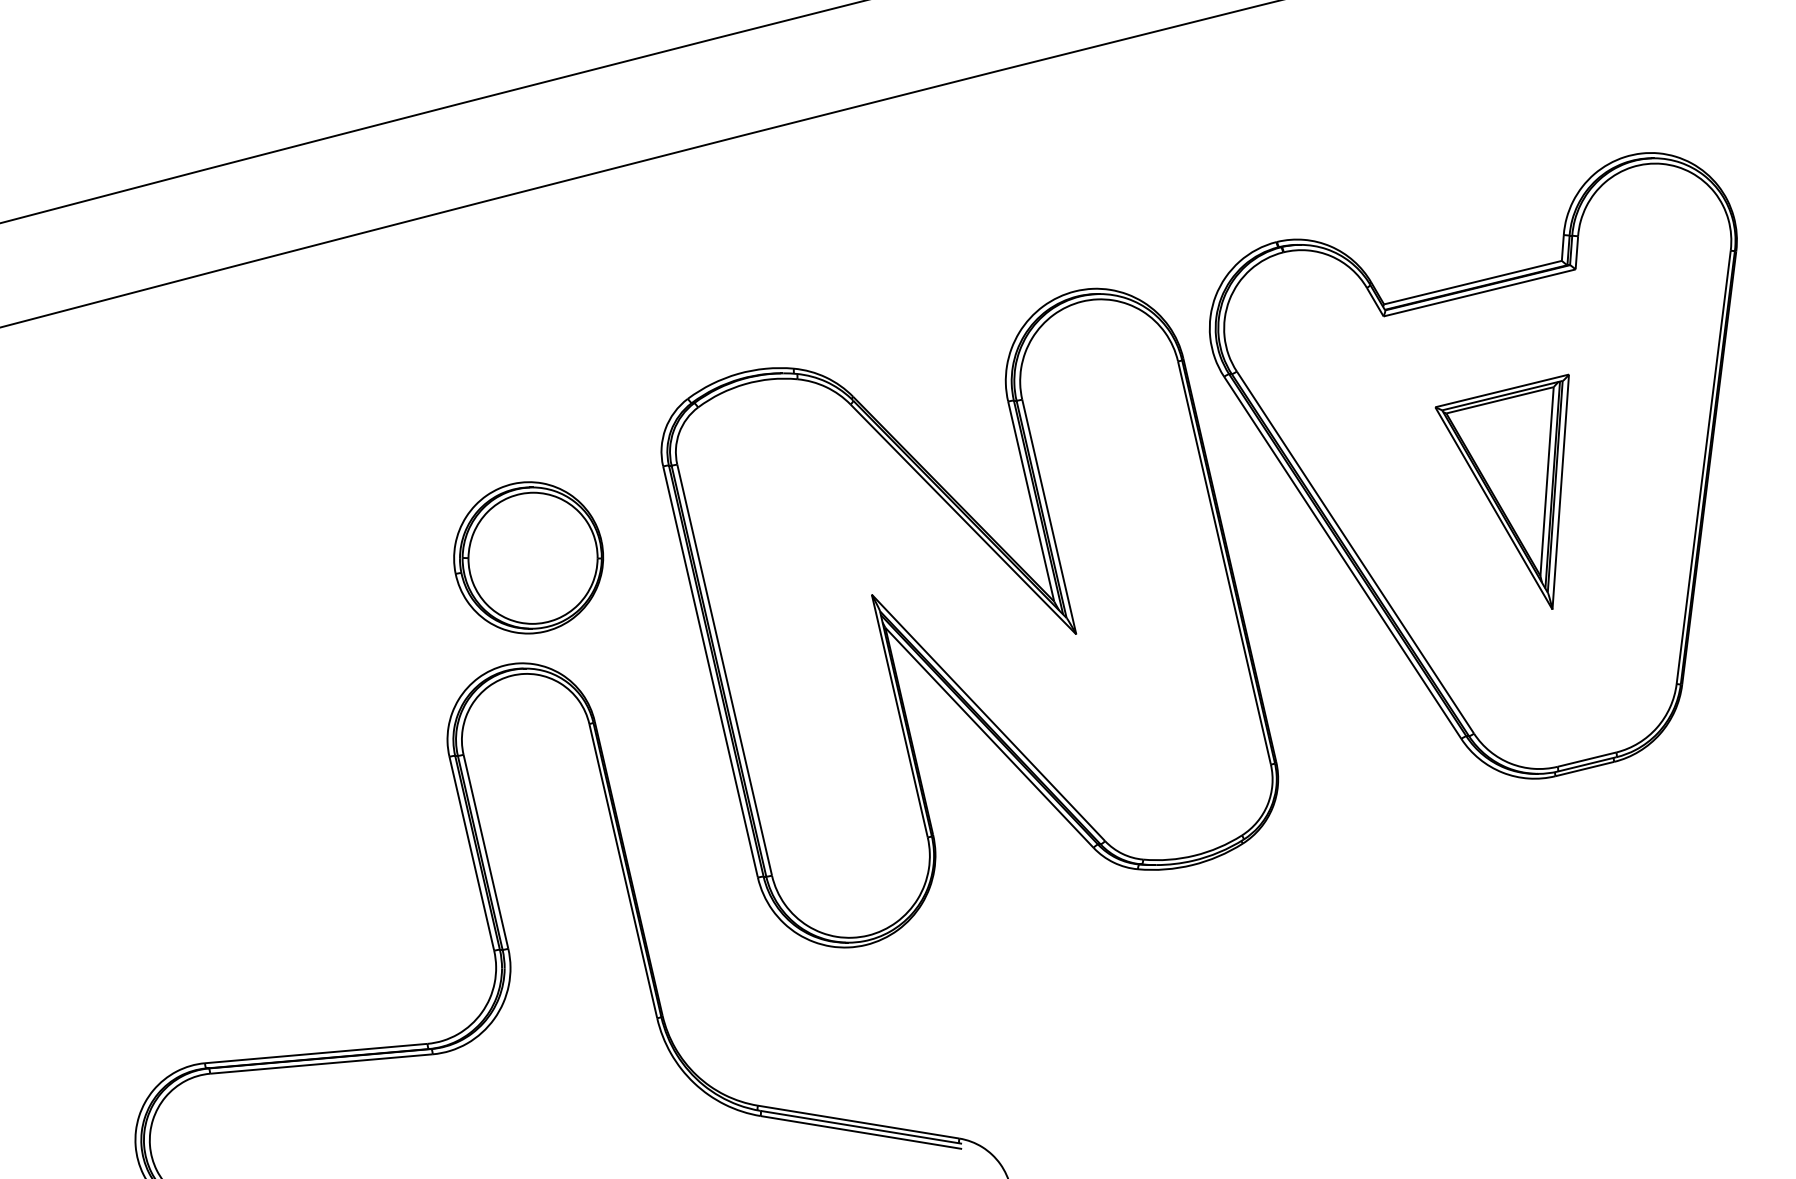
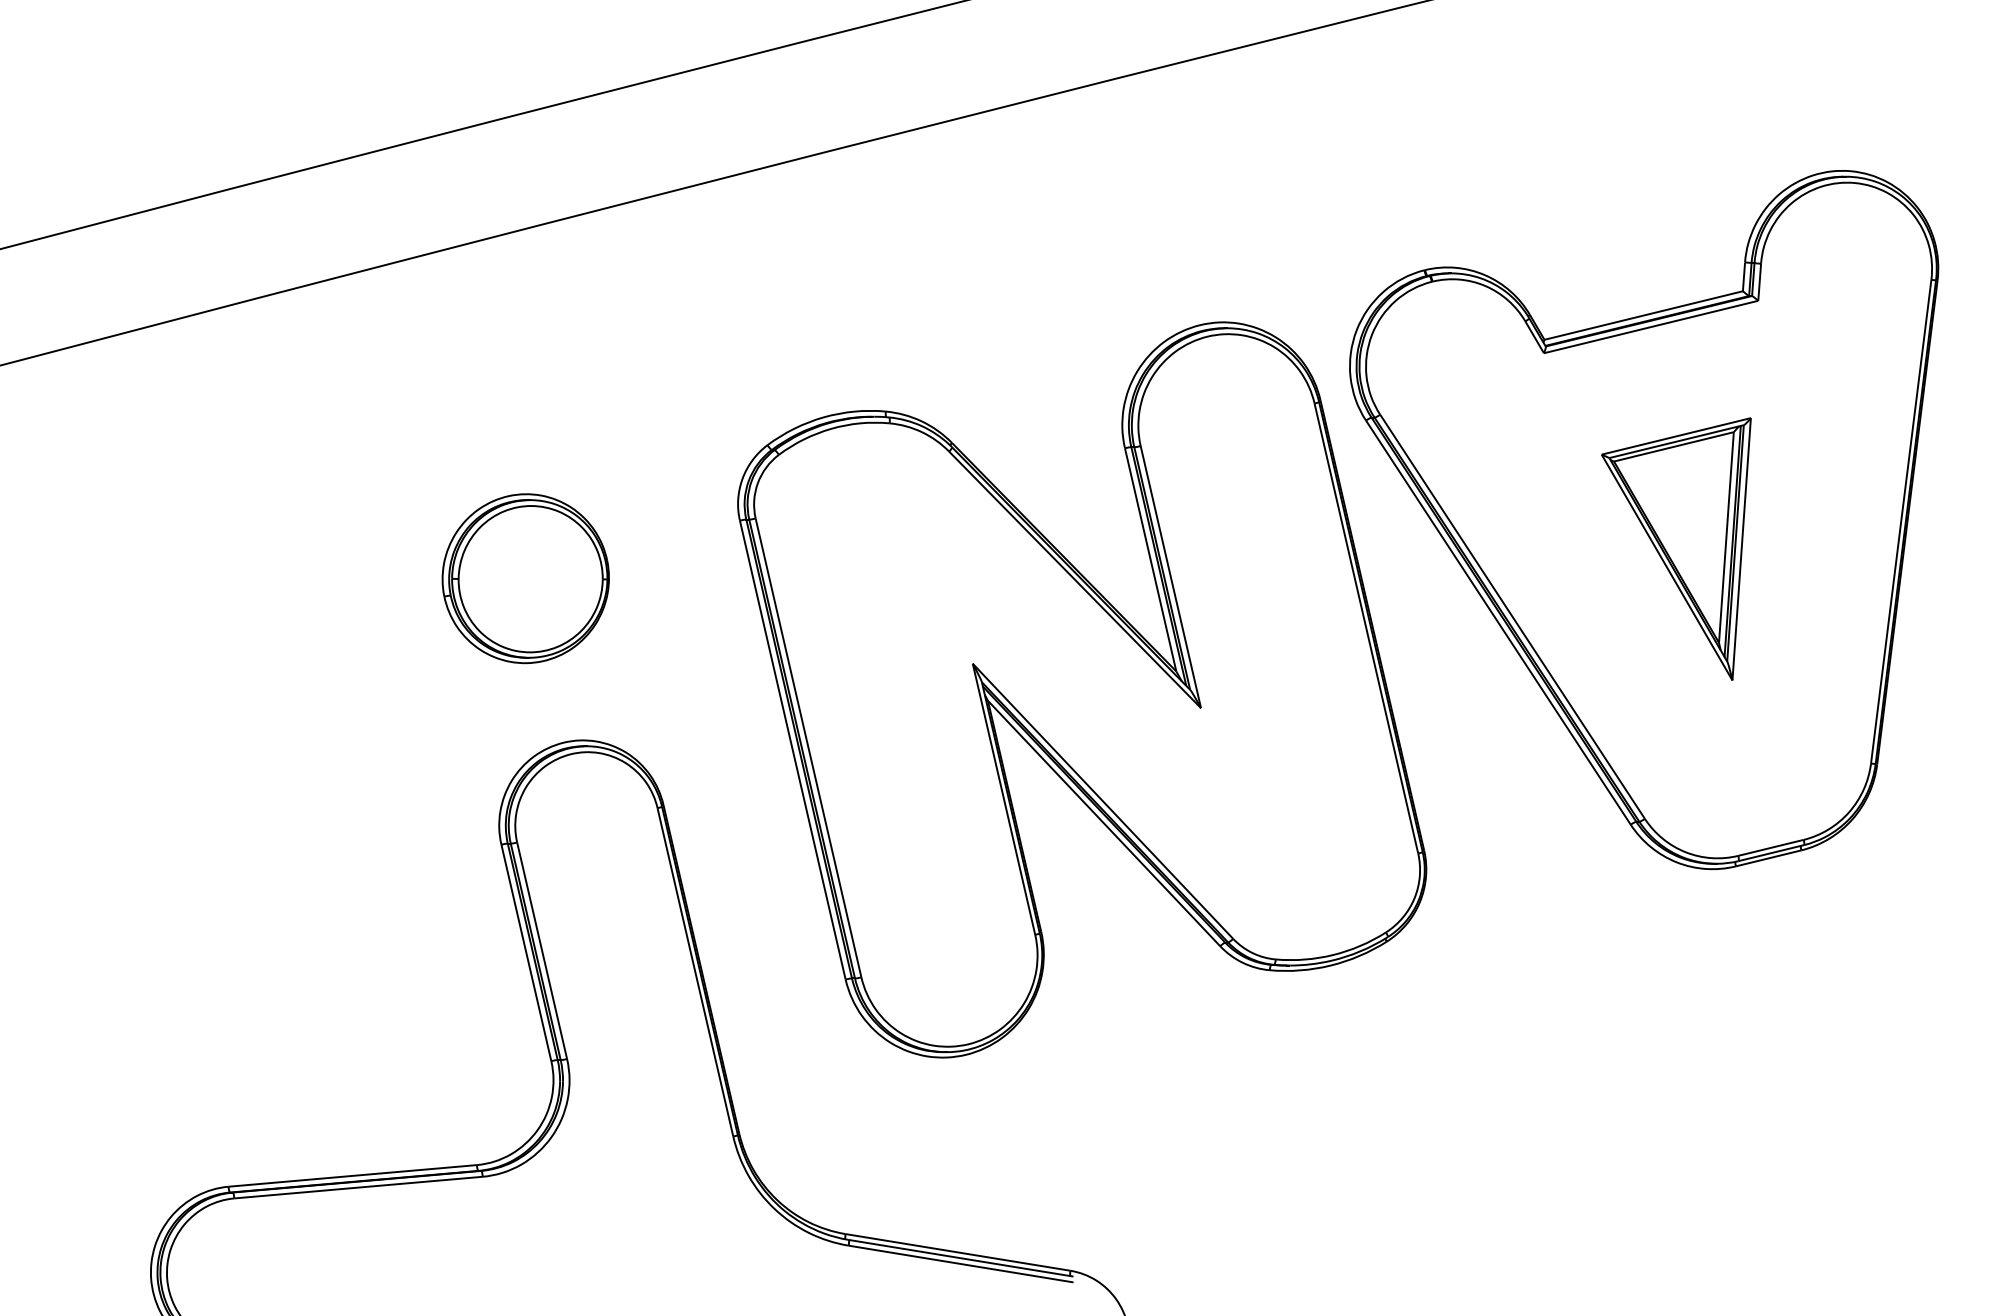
part: (528, 557) -> (525, 578), moved

